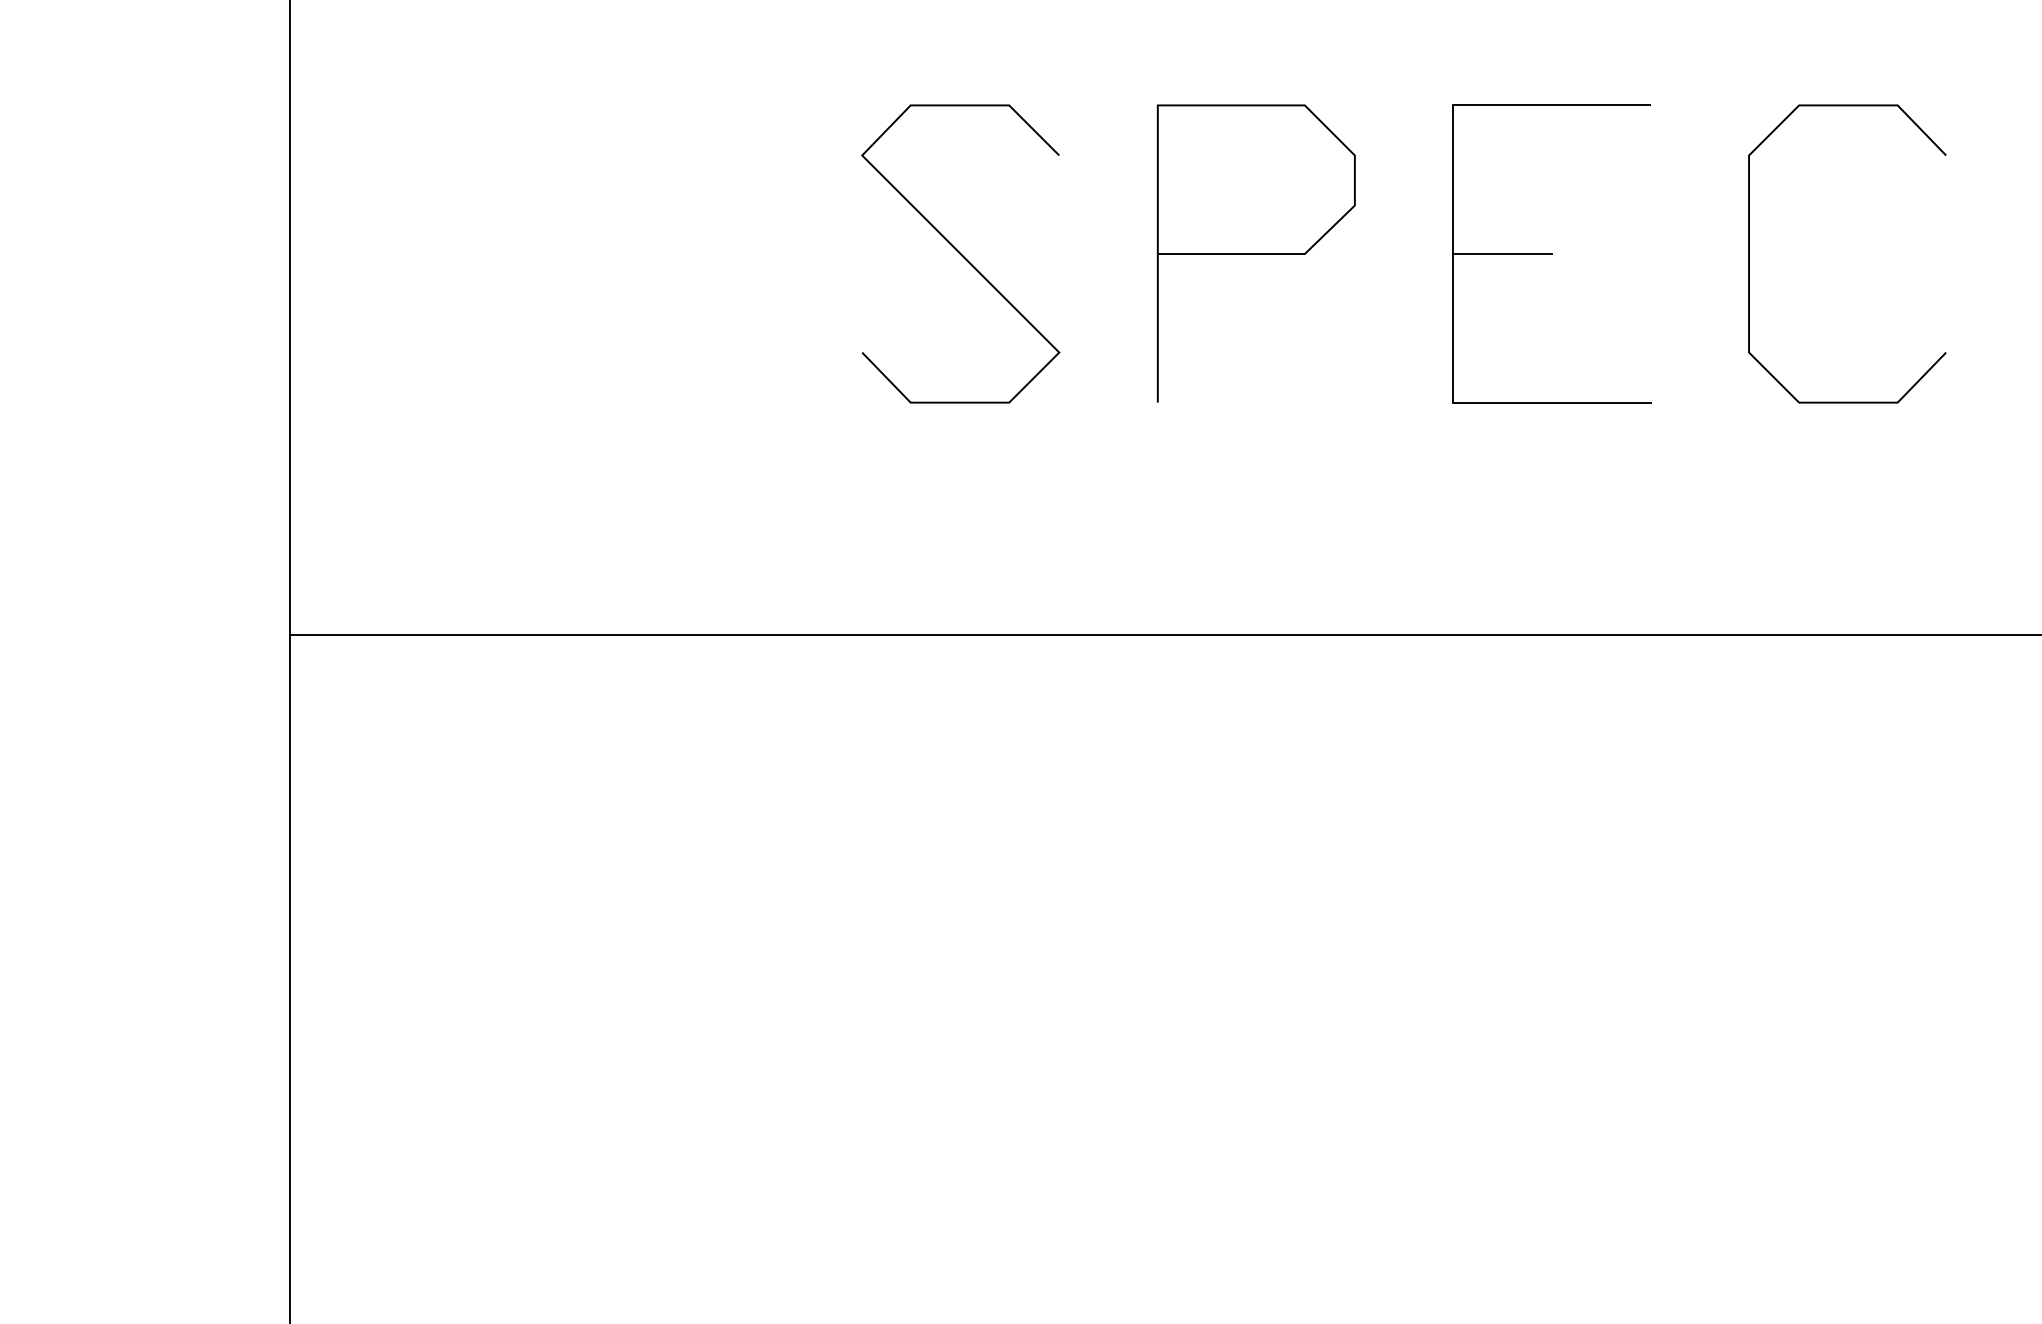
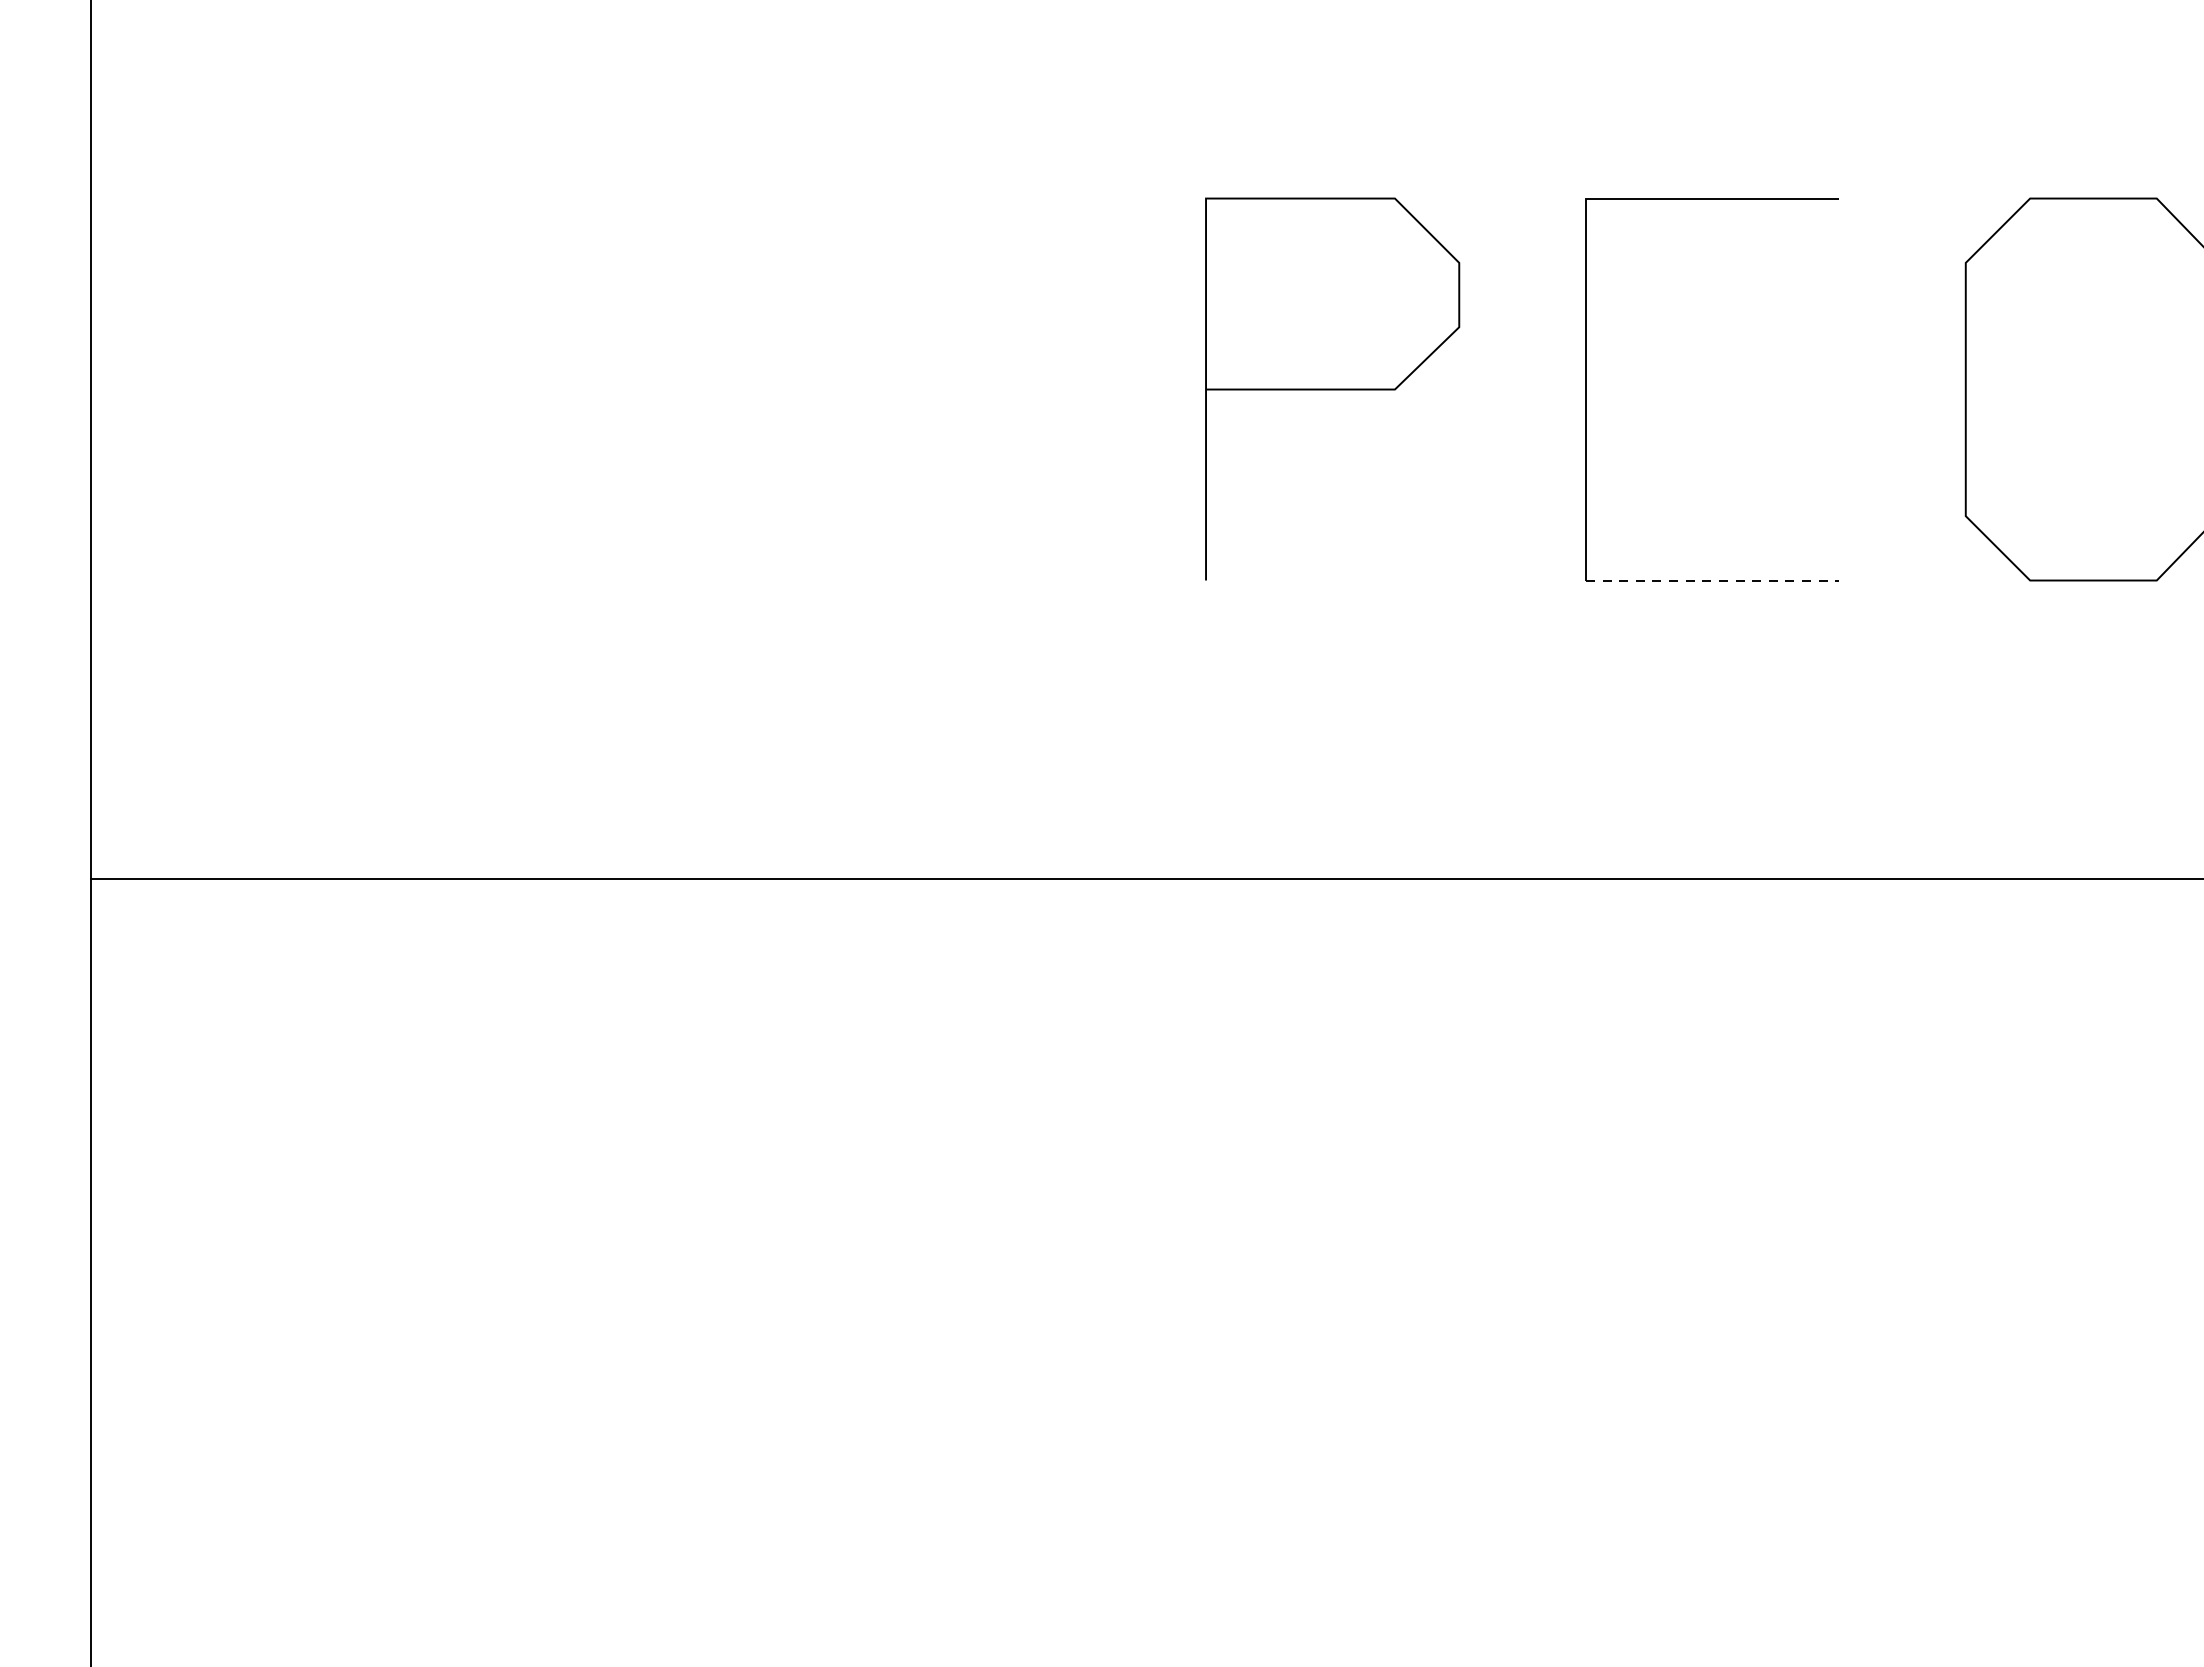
curve: (960, 253) -> (952, 388), removed
line: (1502, 254) -> (1648, 390), removed
line: (1551, 402) -> (1711, 580), solid -> dashed

